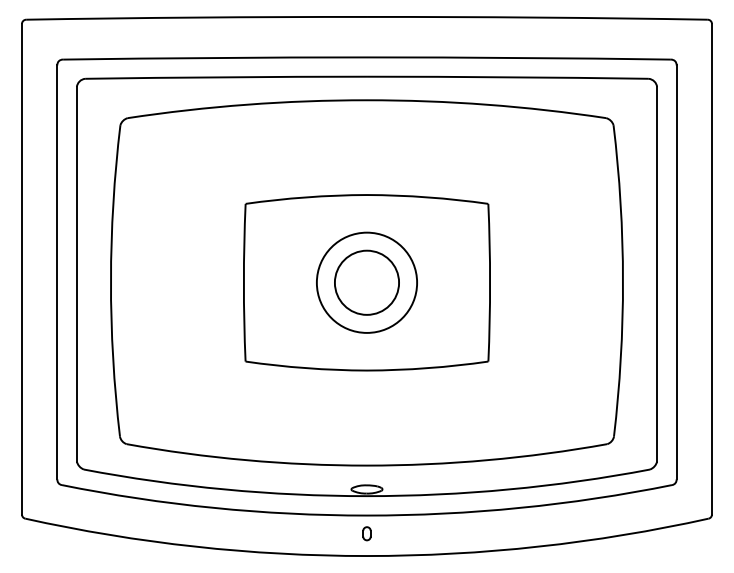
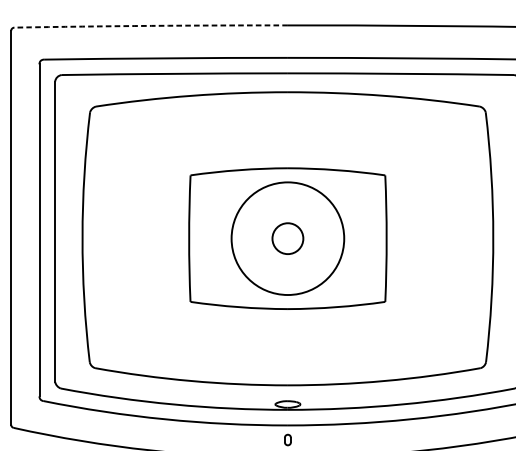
arc: (196, 17) -> (151, 25), solid -> dashed
circle: (366, 282) -> (287, 238), size x0.6
circle: (366, 282) -> (287, 238), size x1.4

